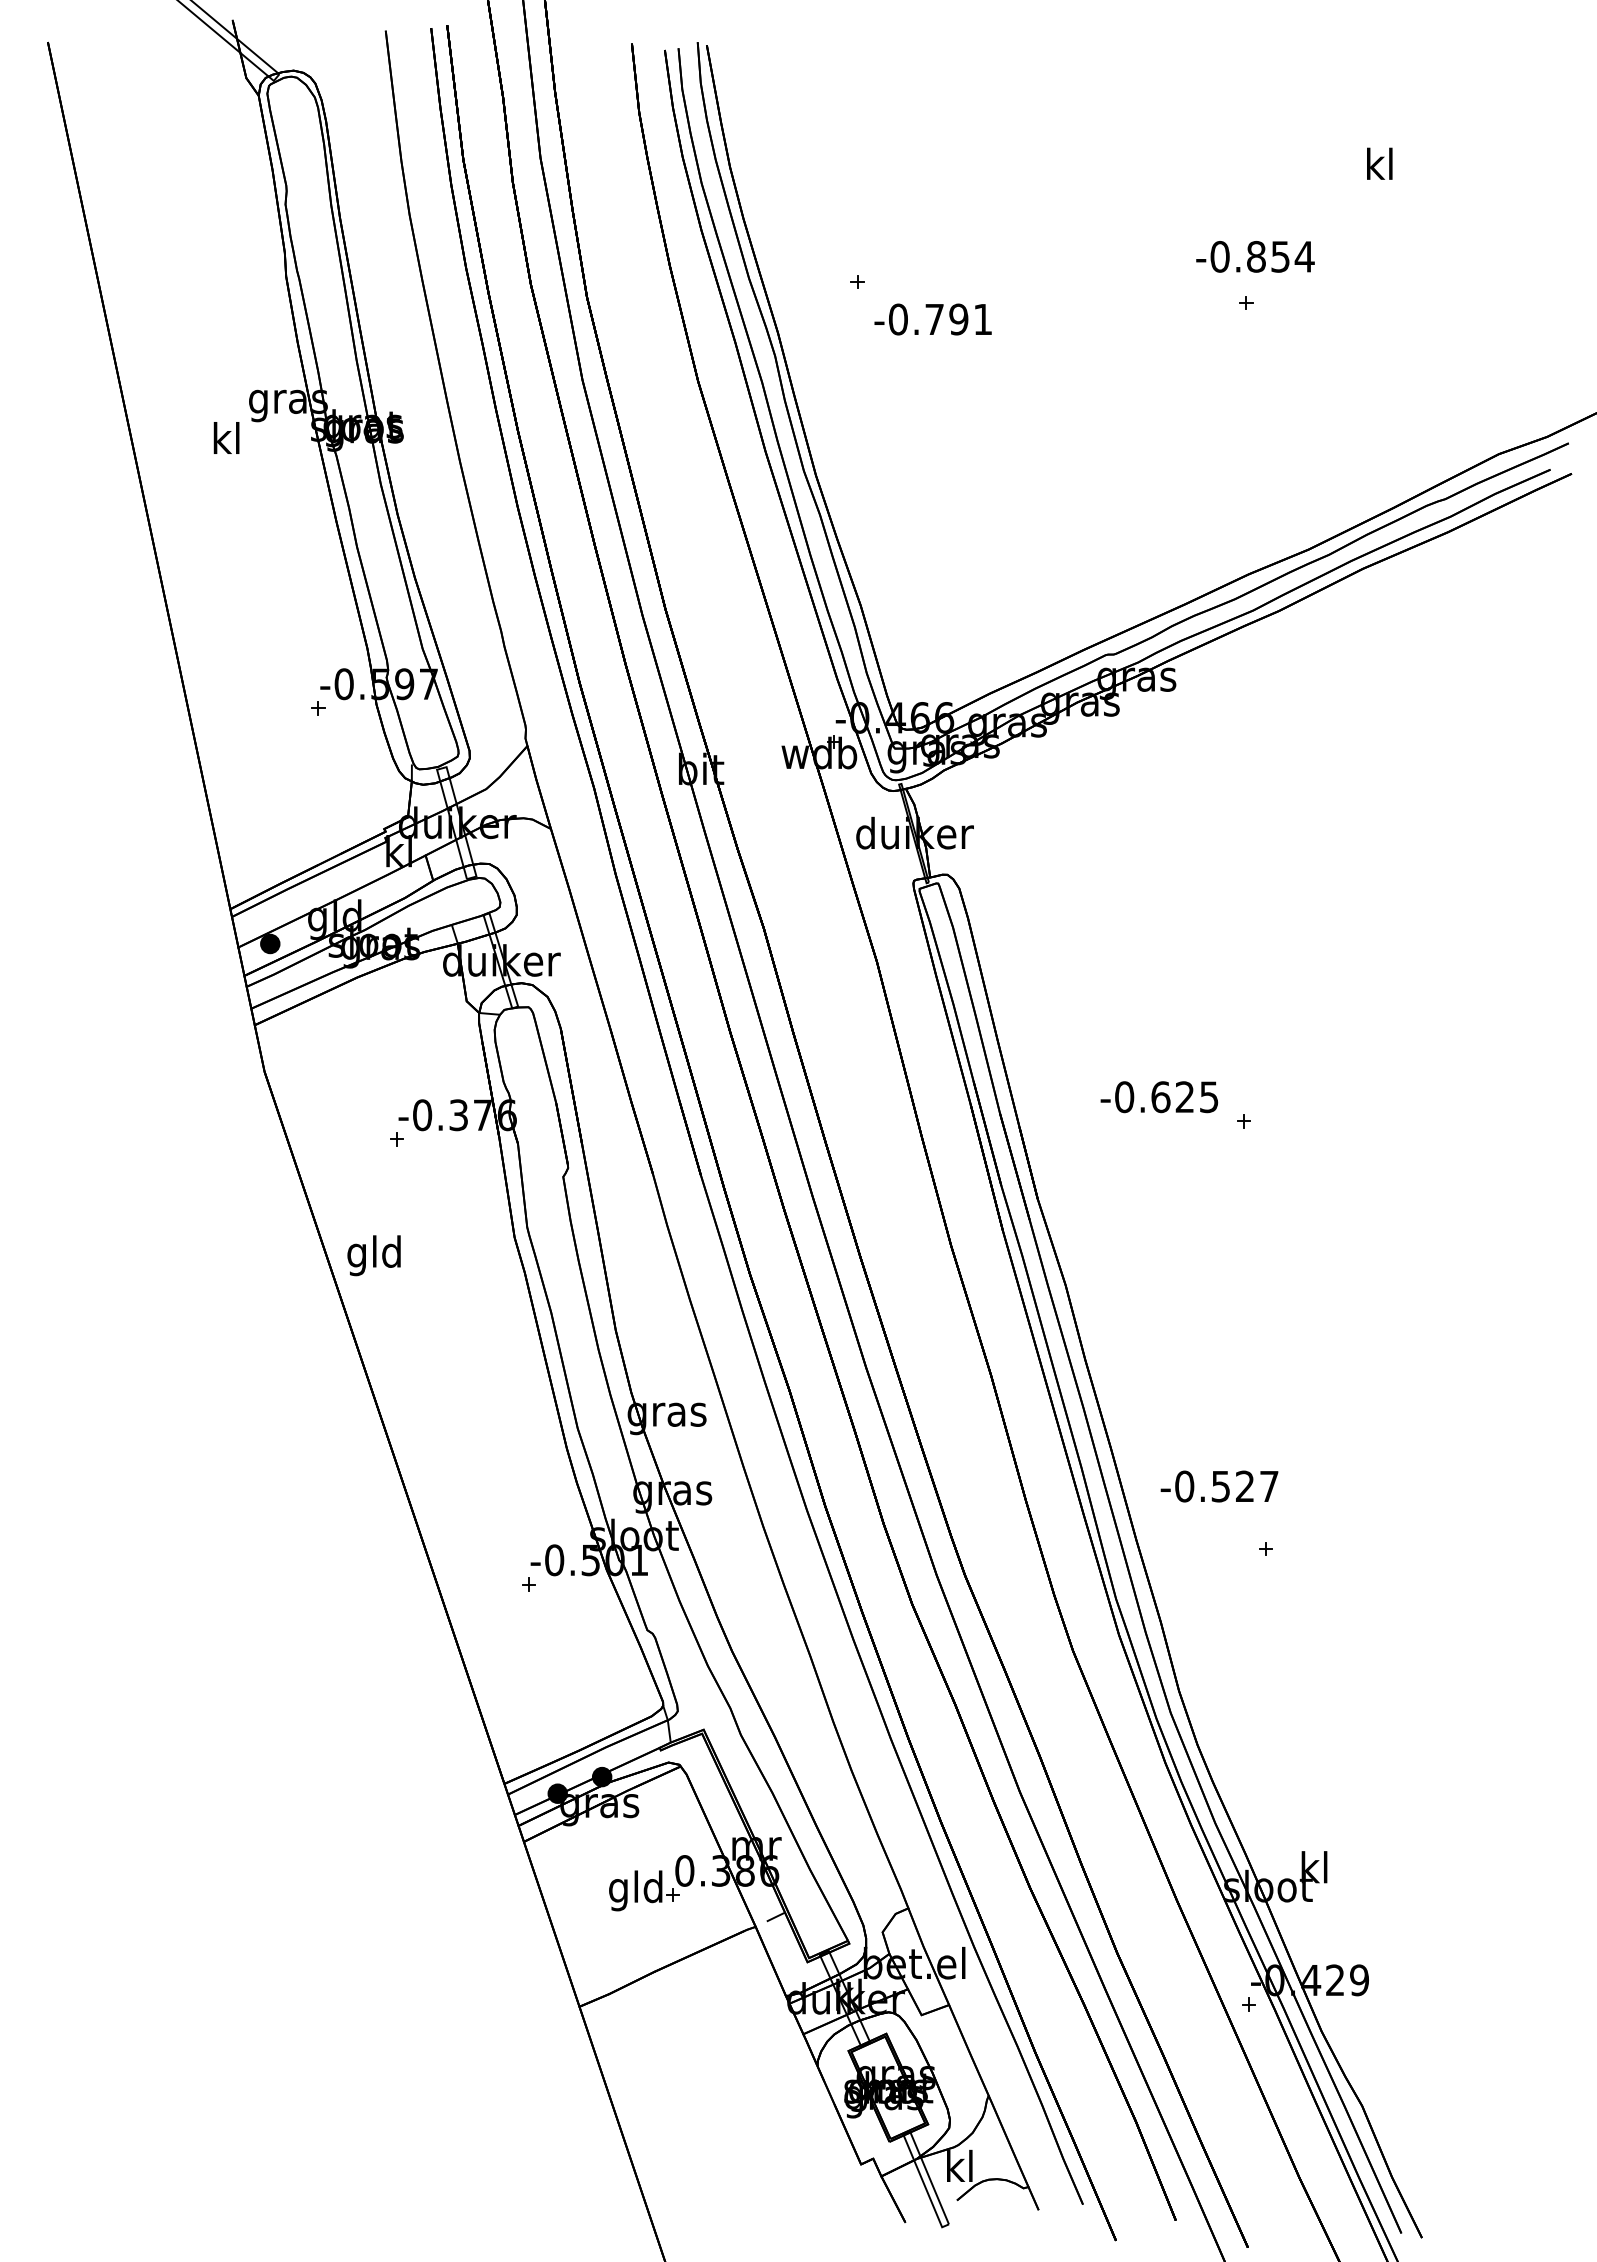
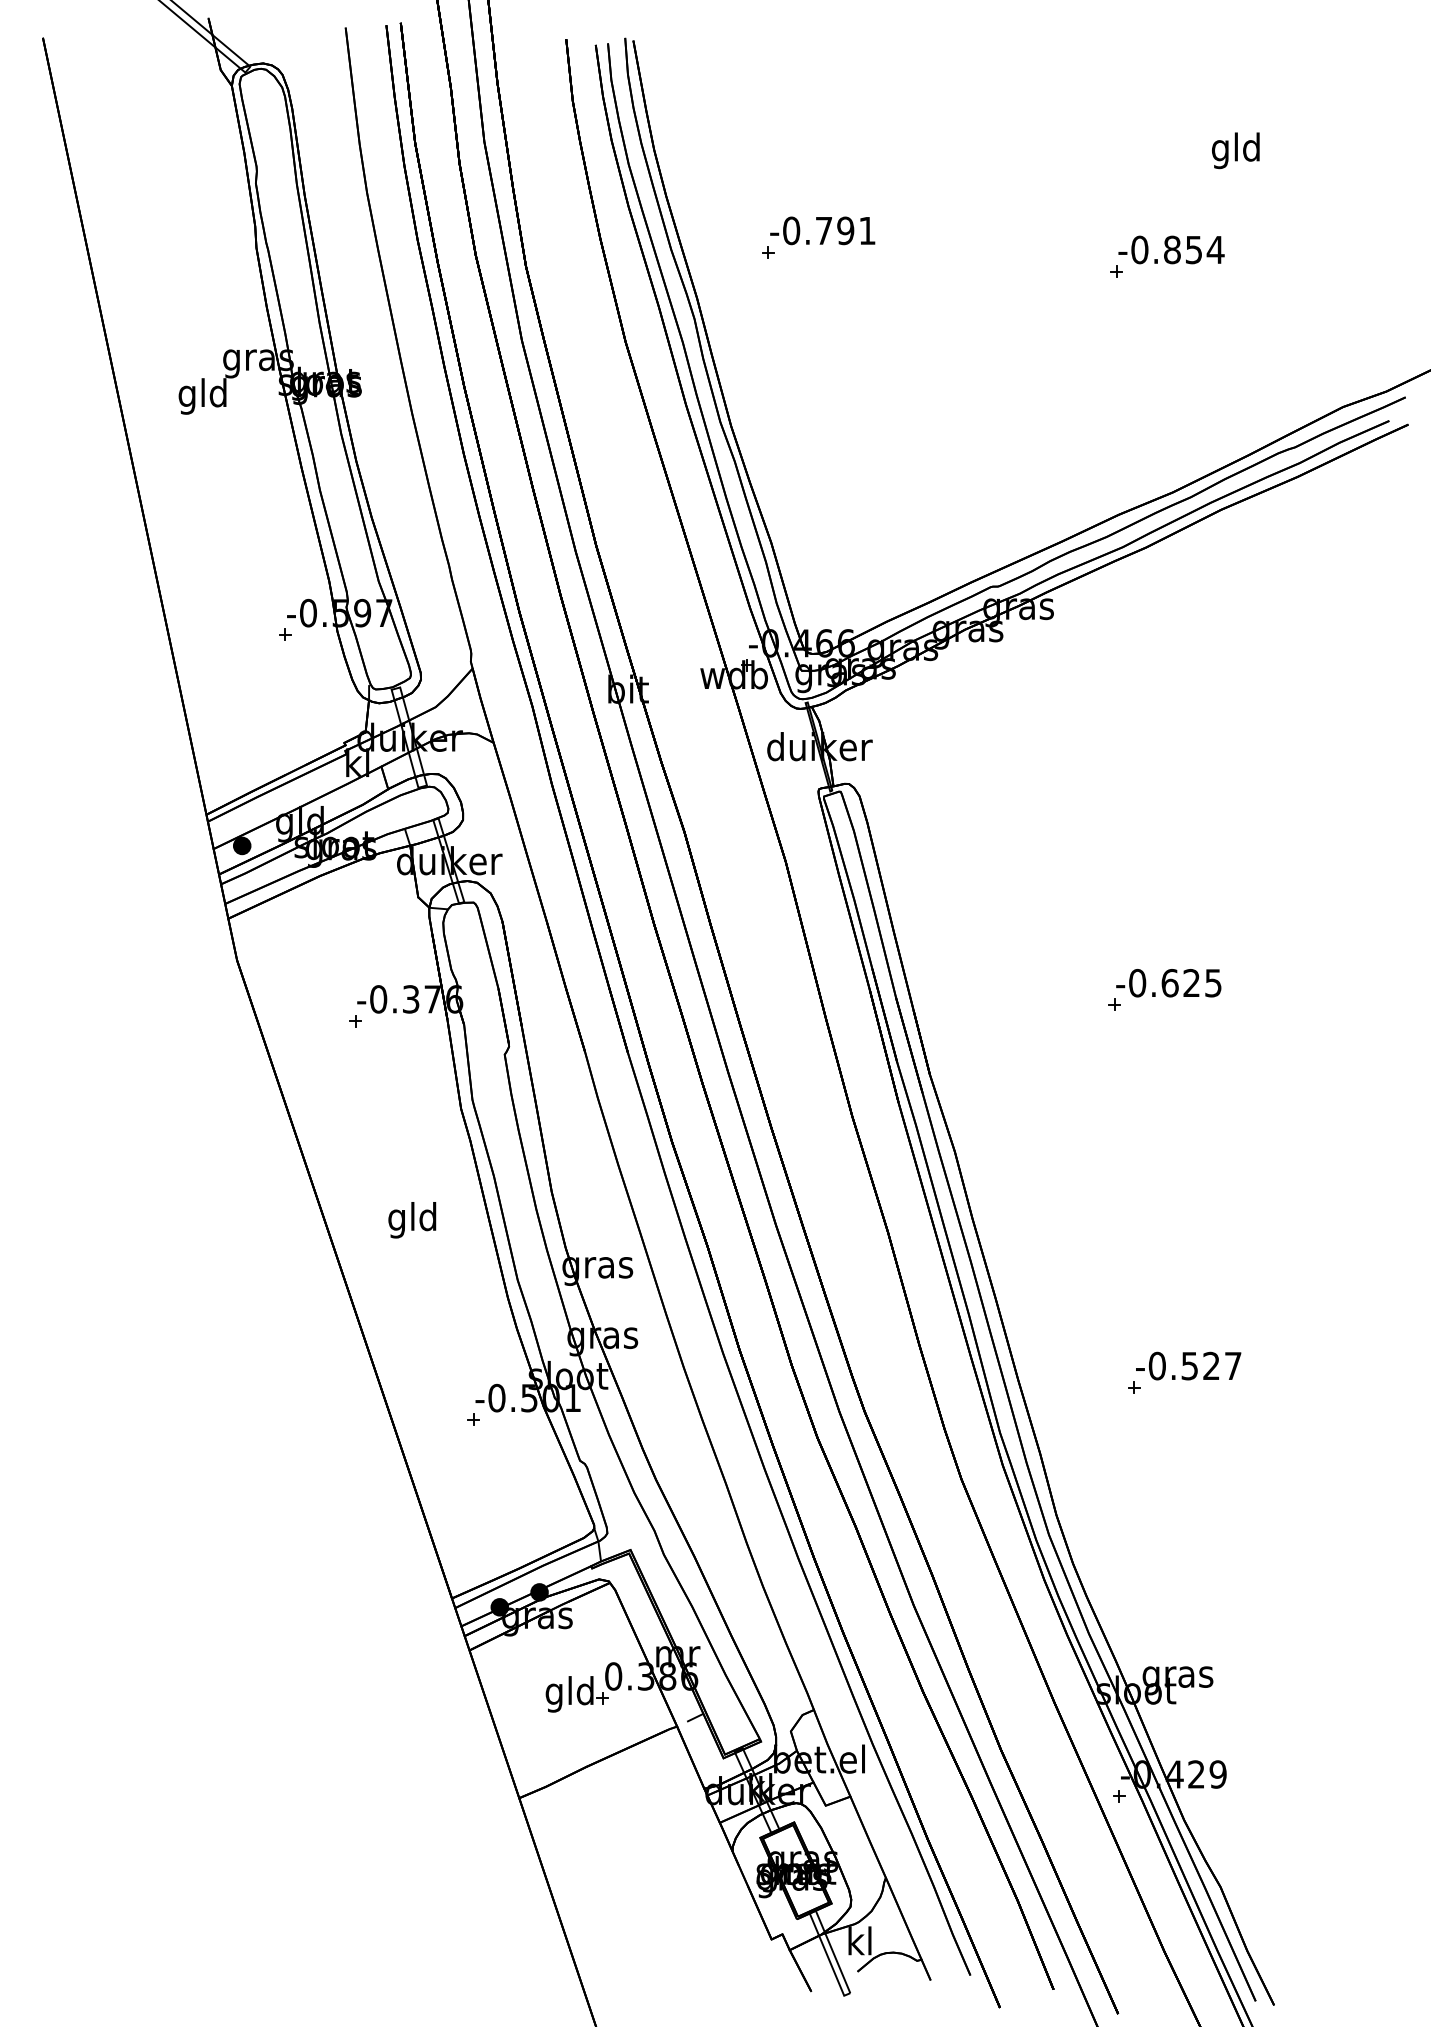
text: (1378, 167) -> (1235, 150), kl -> gld
text: (1255, 256) -> (1171, 249), moved
text: (932, 319) -> (822, 230), moved
text: (225, 442) -> (202, 396), kl -> gld
text: (1159, 1097) -> (1168, 983), moved
text: (373, 1255) -> (411, 1220), moved
text: (1219, 1486) -> (1188, 1366), moved
text: (1314, 1871) -> (1177, 1676), kl -> gras

